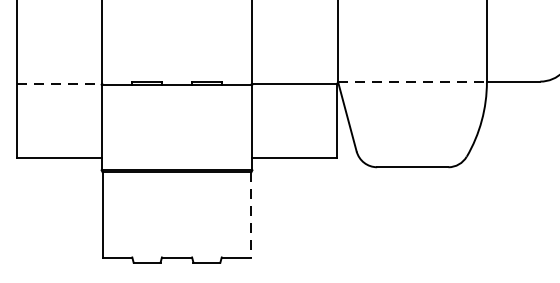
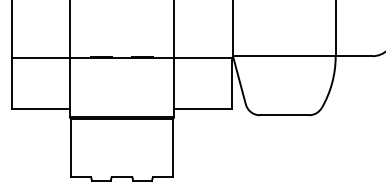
line: (412, 82) -> (284, 56), dashed -> solid
line: (60, 83) -> (41, 57), dashed -> solid
line: (251, 215) -> (173, 148), dashed -> solid

